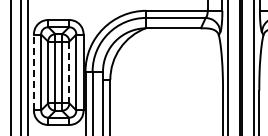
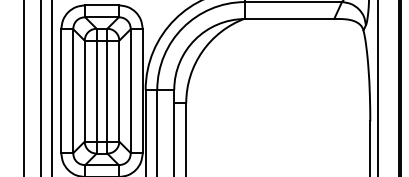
line: (33, 72) -> (60, 91), dashed -> solid
line: (69, 72) -> (119, 91), dashed -> solid

